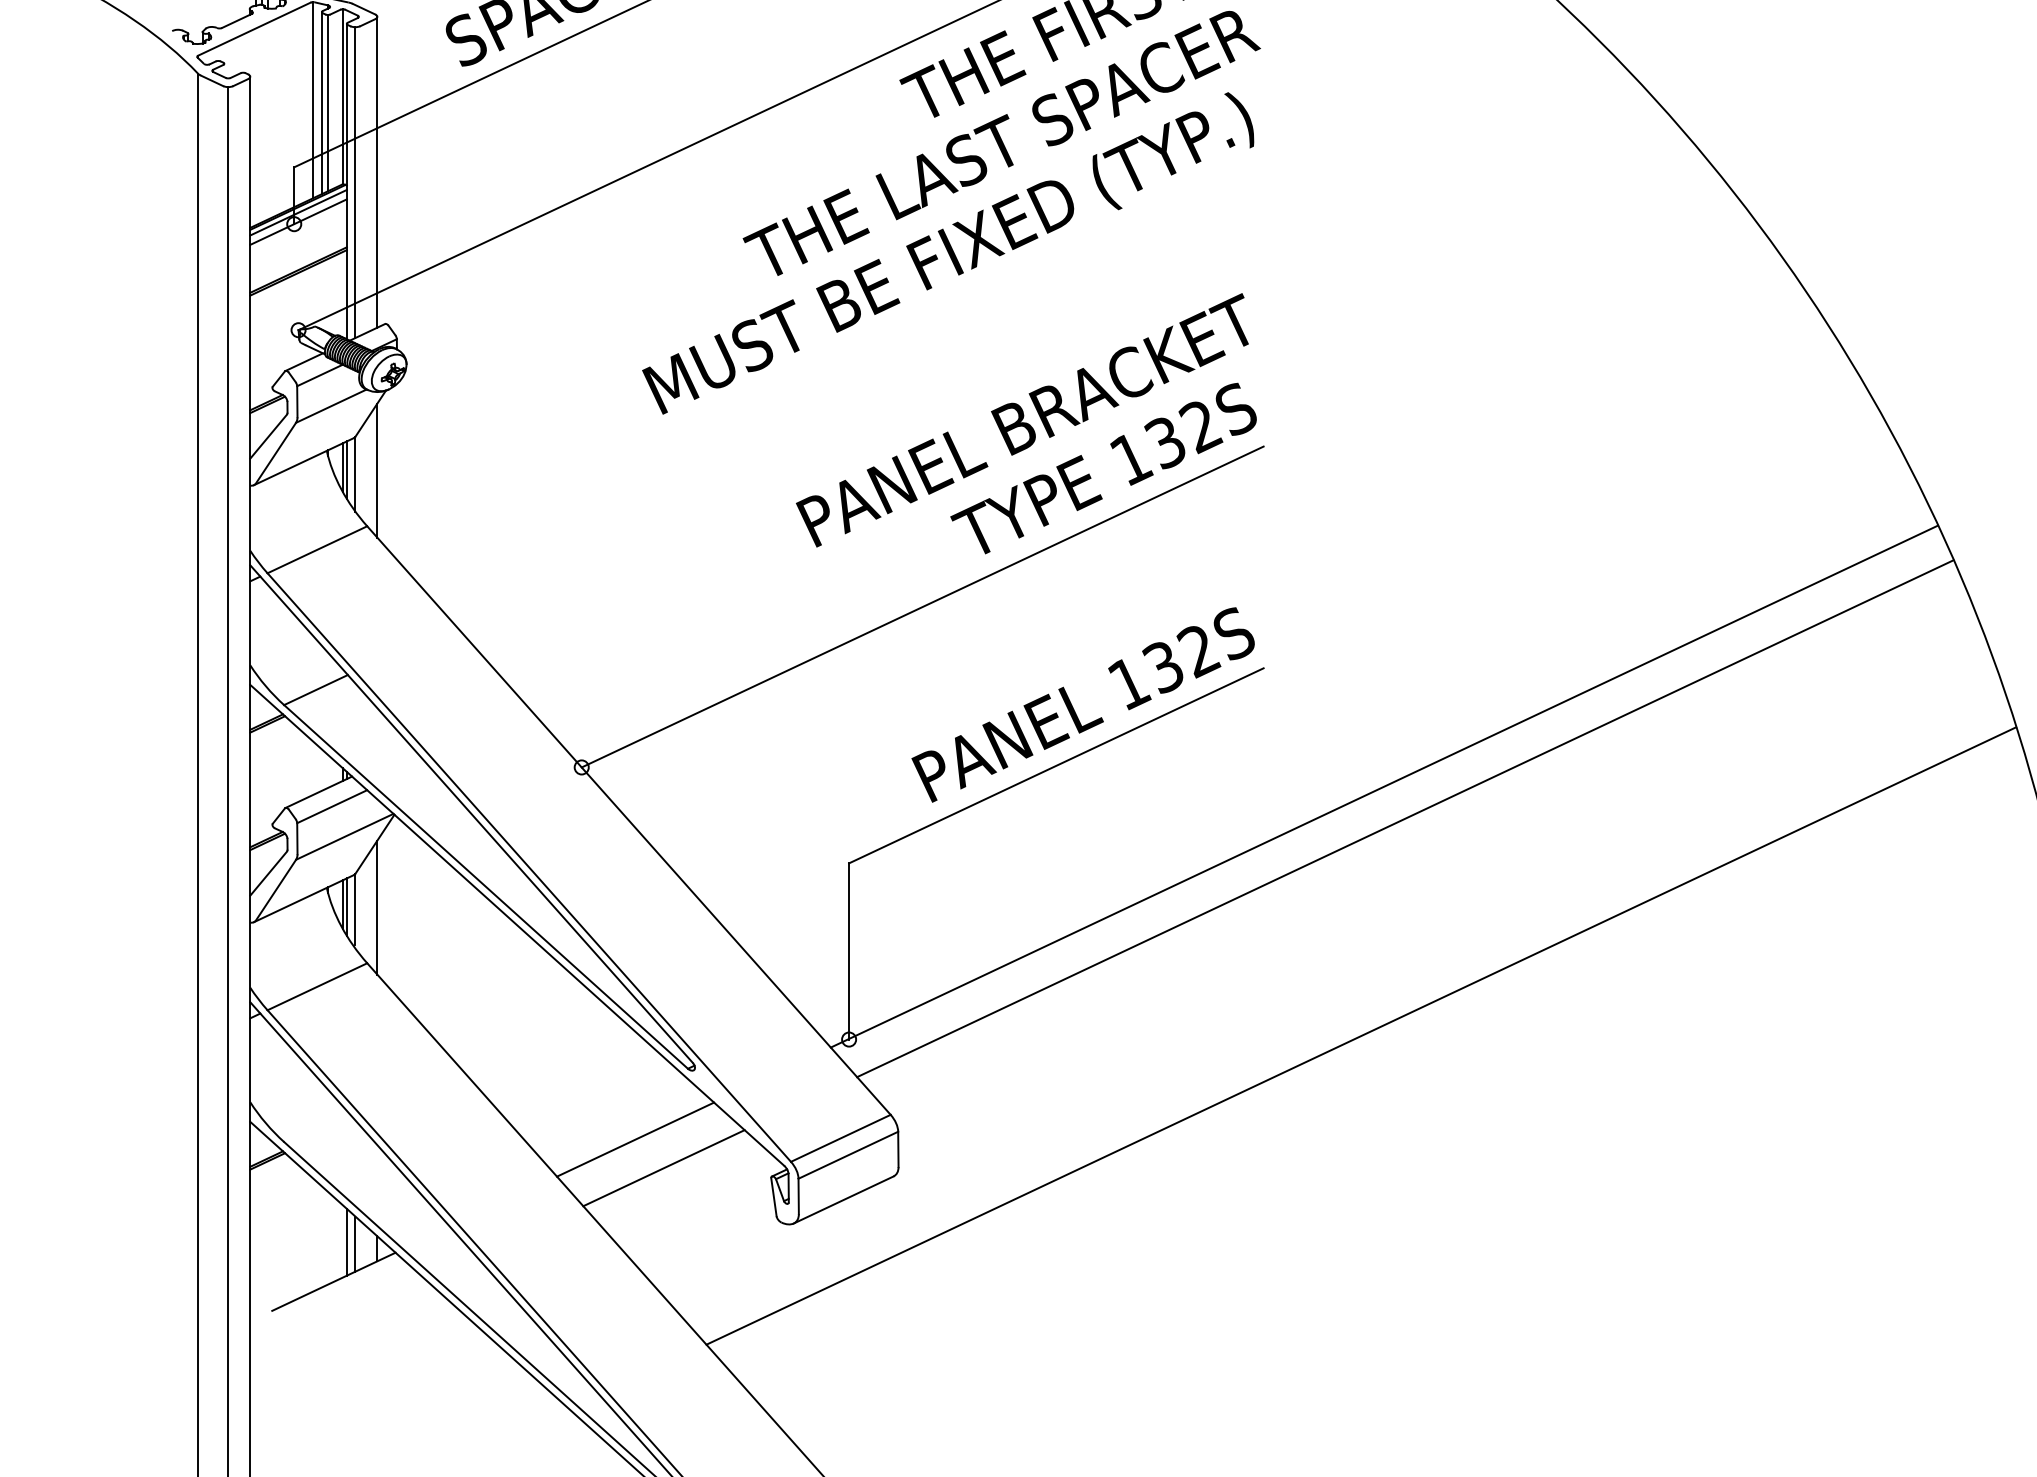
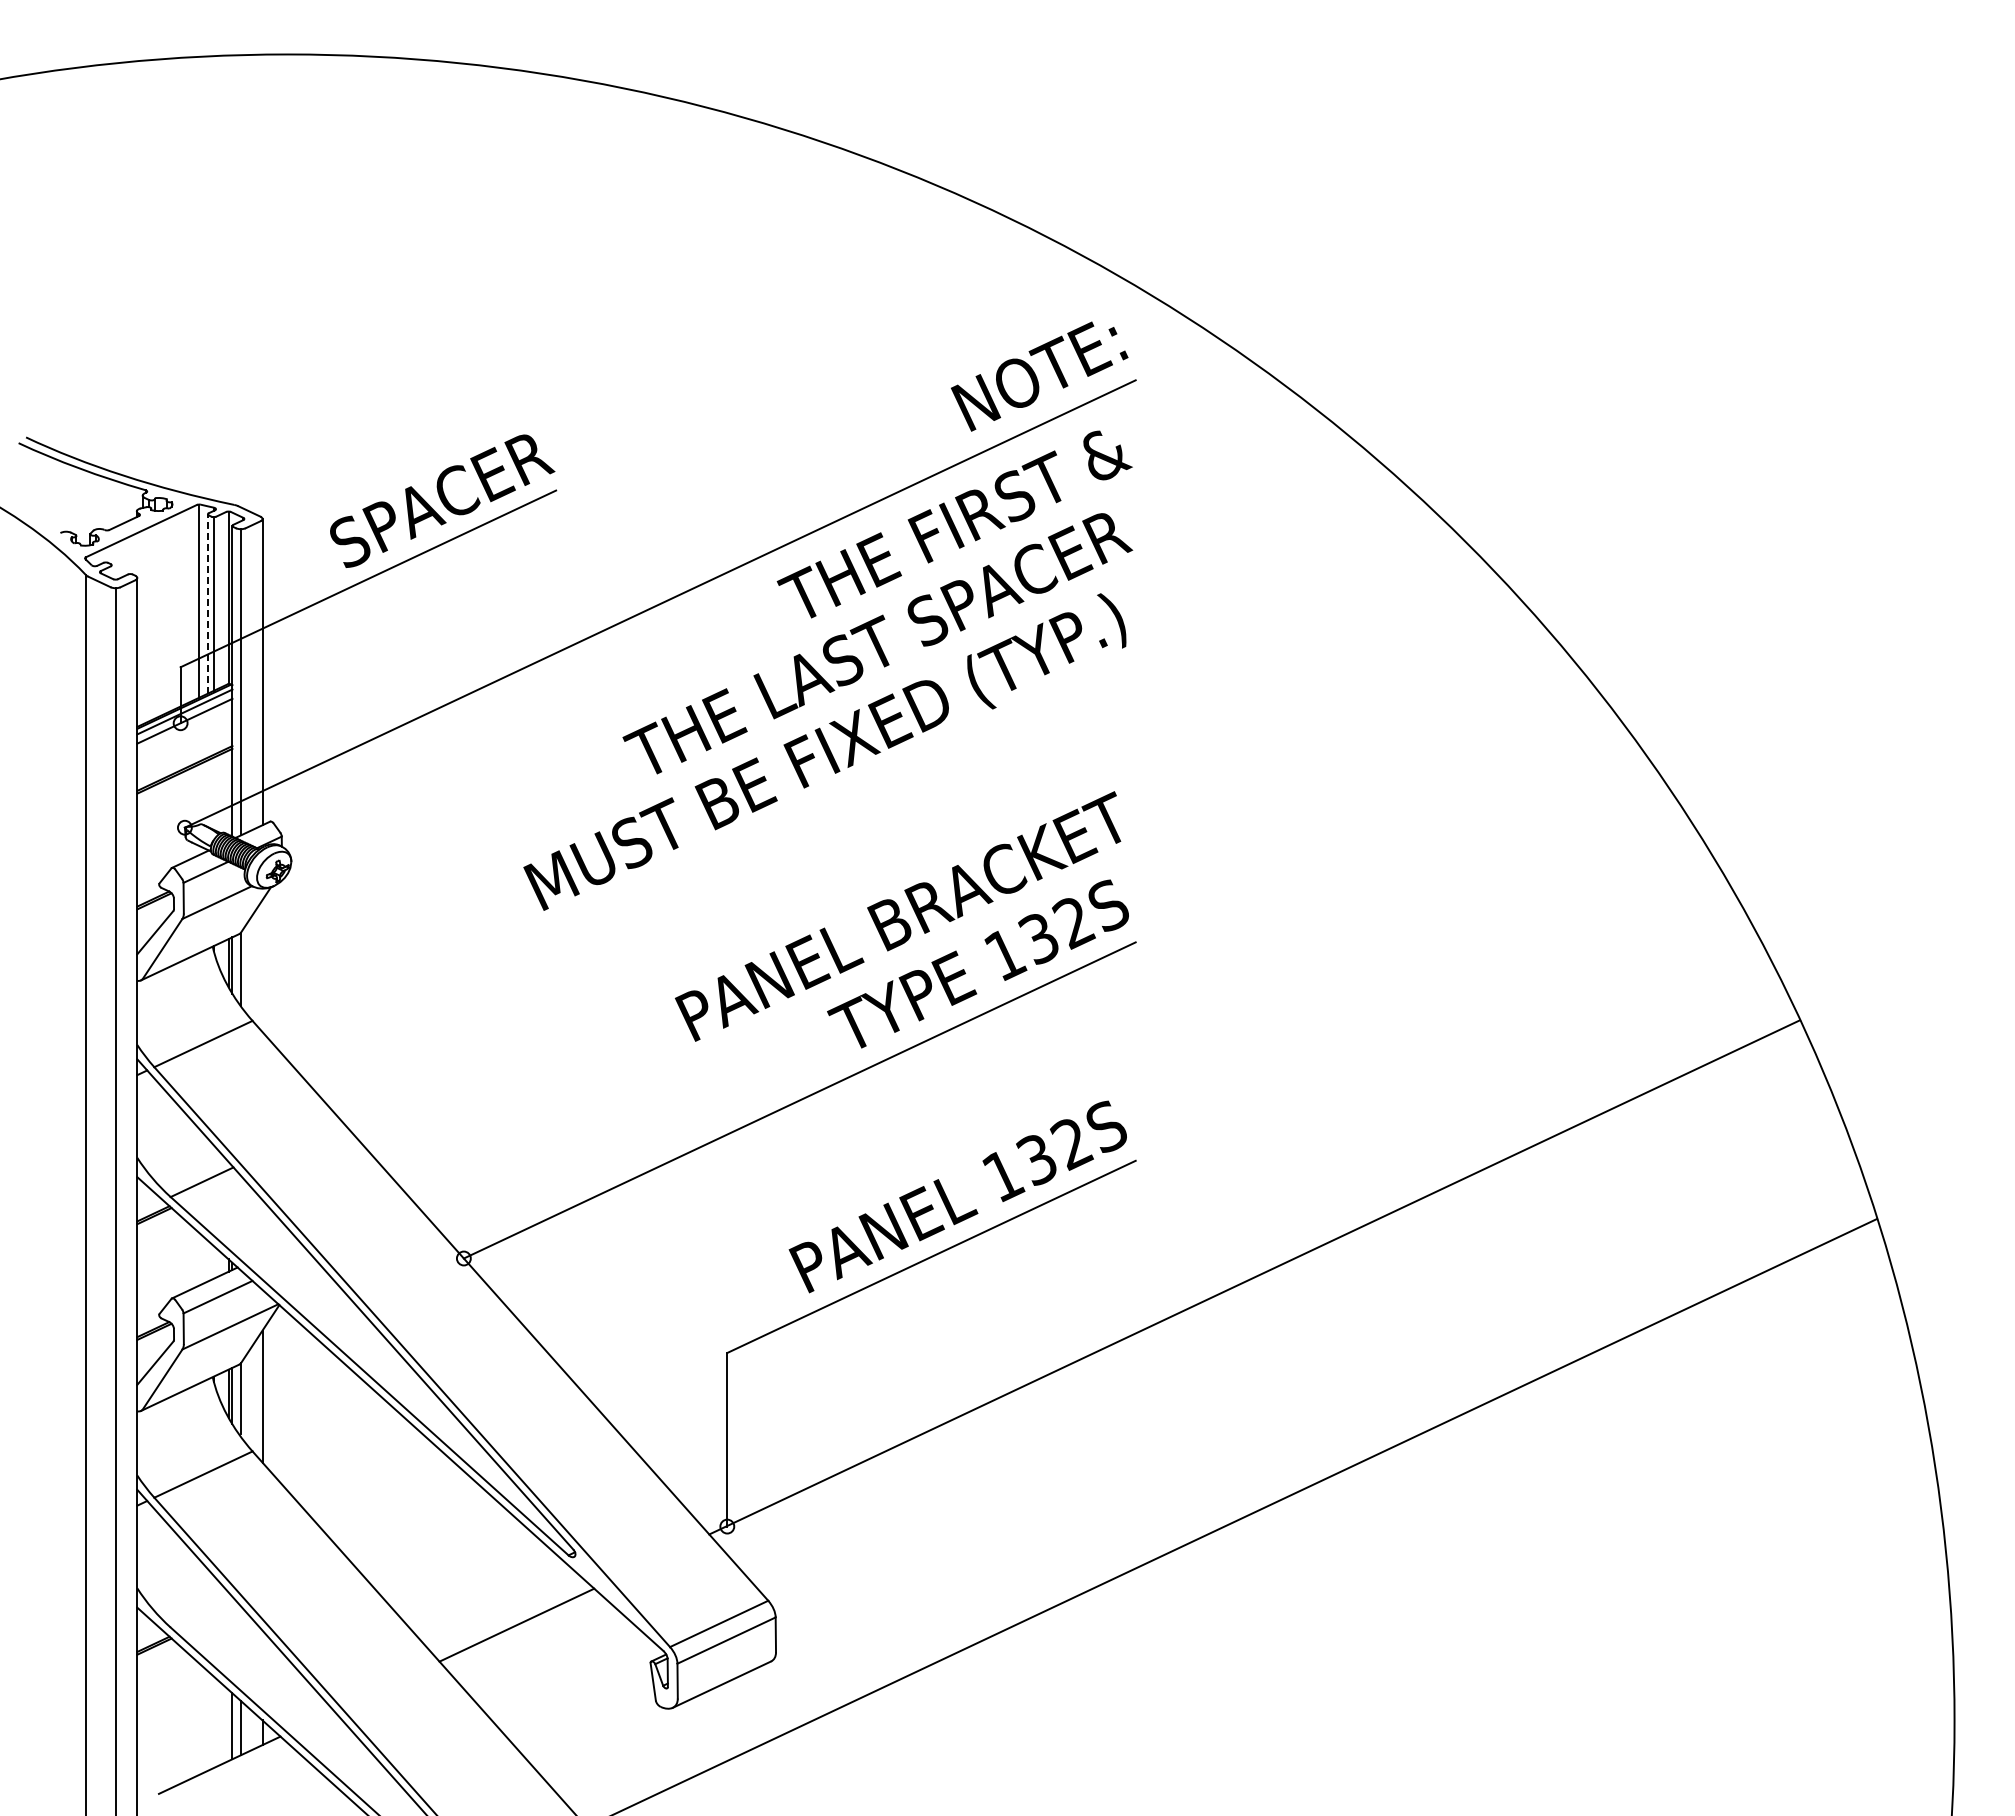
line: (321, 103) -> (207, 604), solid -> dashed
line: (377, 471) -> (262, 966), removed
line: (1405, 818) -> (1275, 1308), removed
line: (663, 1167) -> (544, 1652), removed

